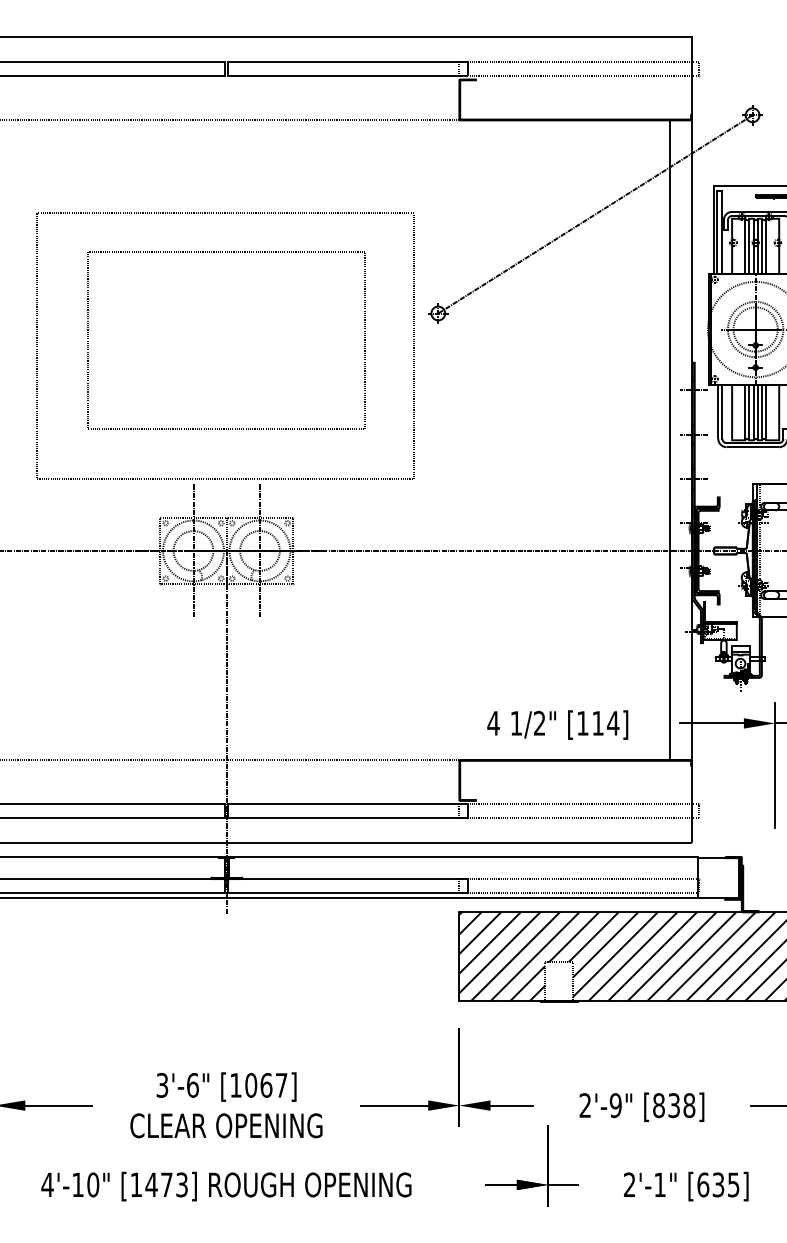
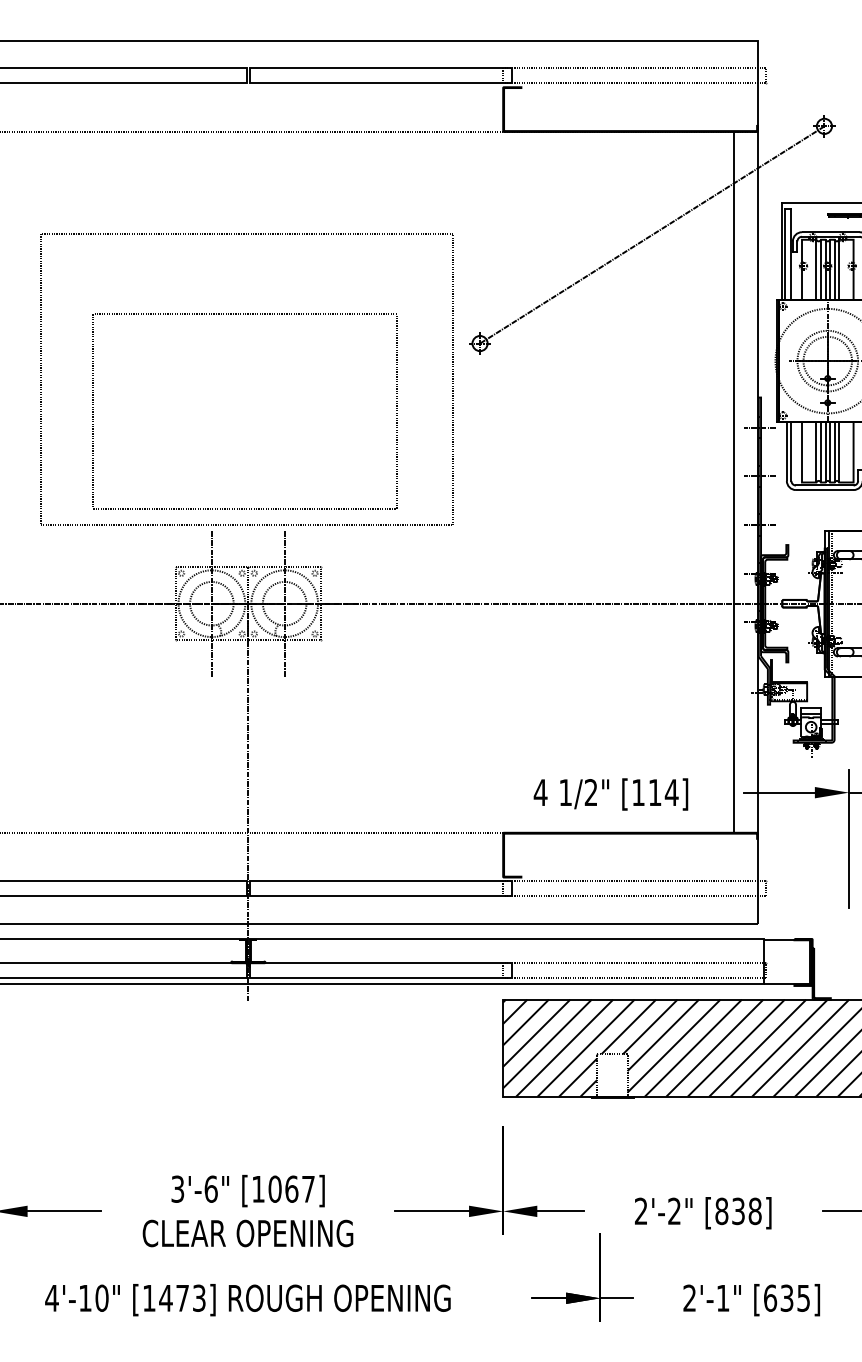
part: (226, 428) -> (244, 507), moved
text: (615, 1105) -> (674, 1211), 2'-9" -> 2'-2"

